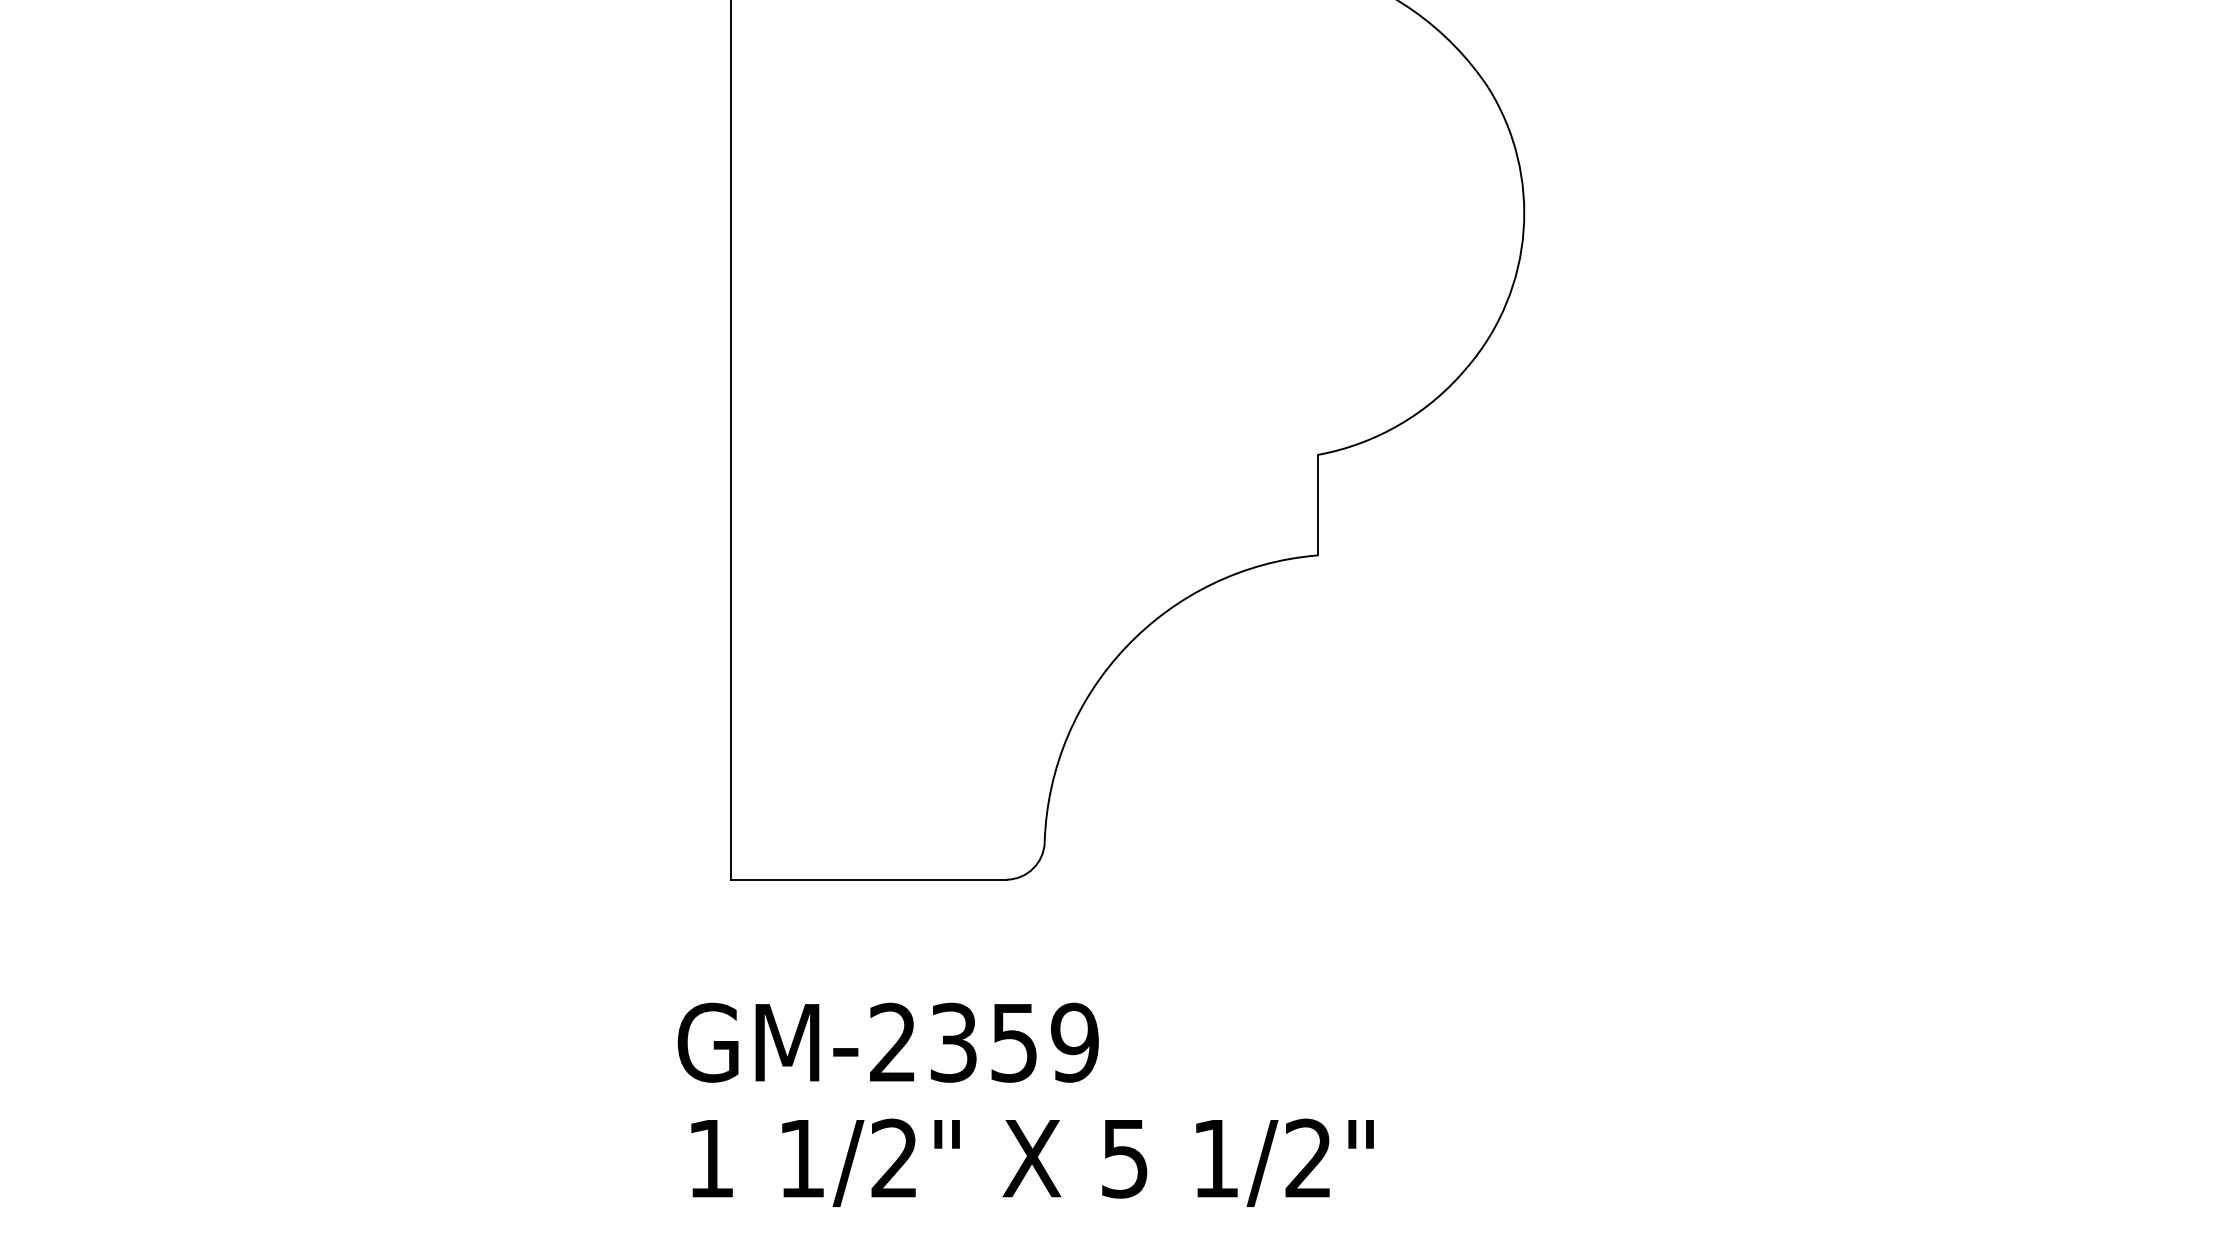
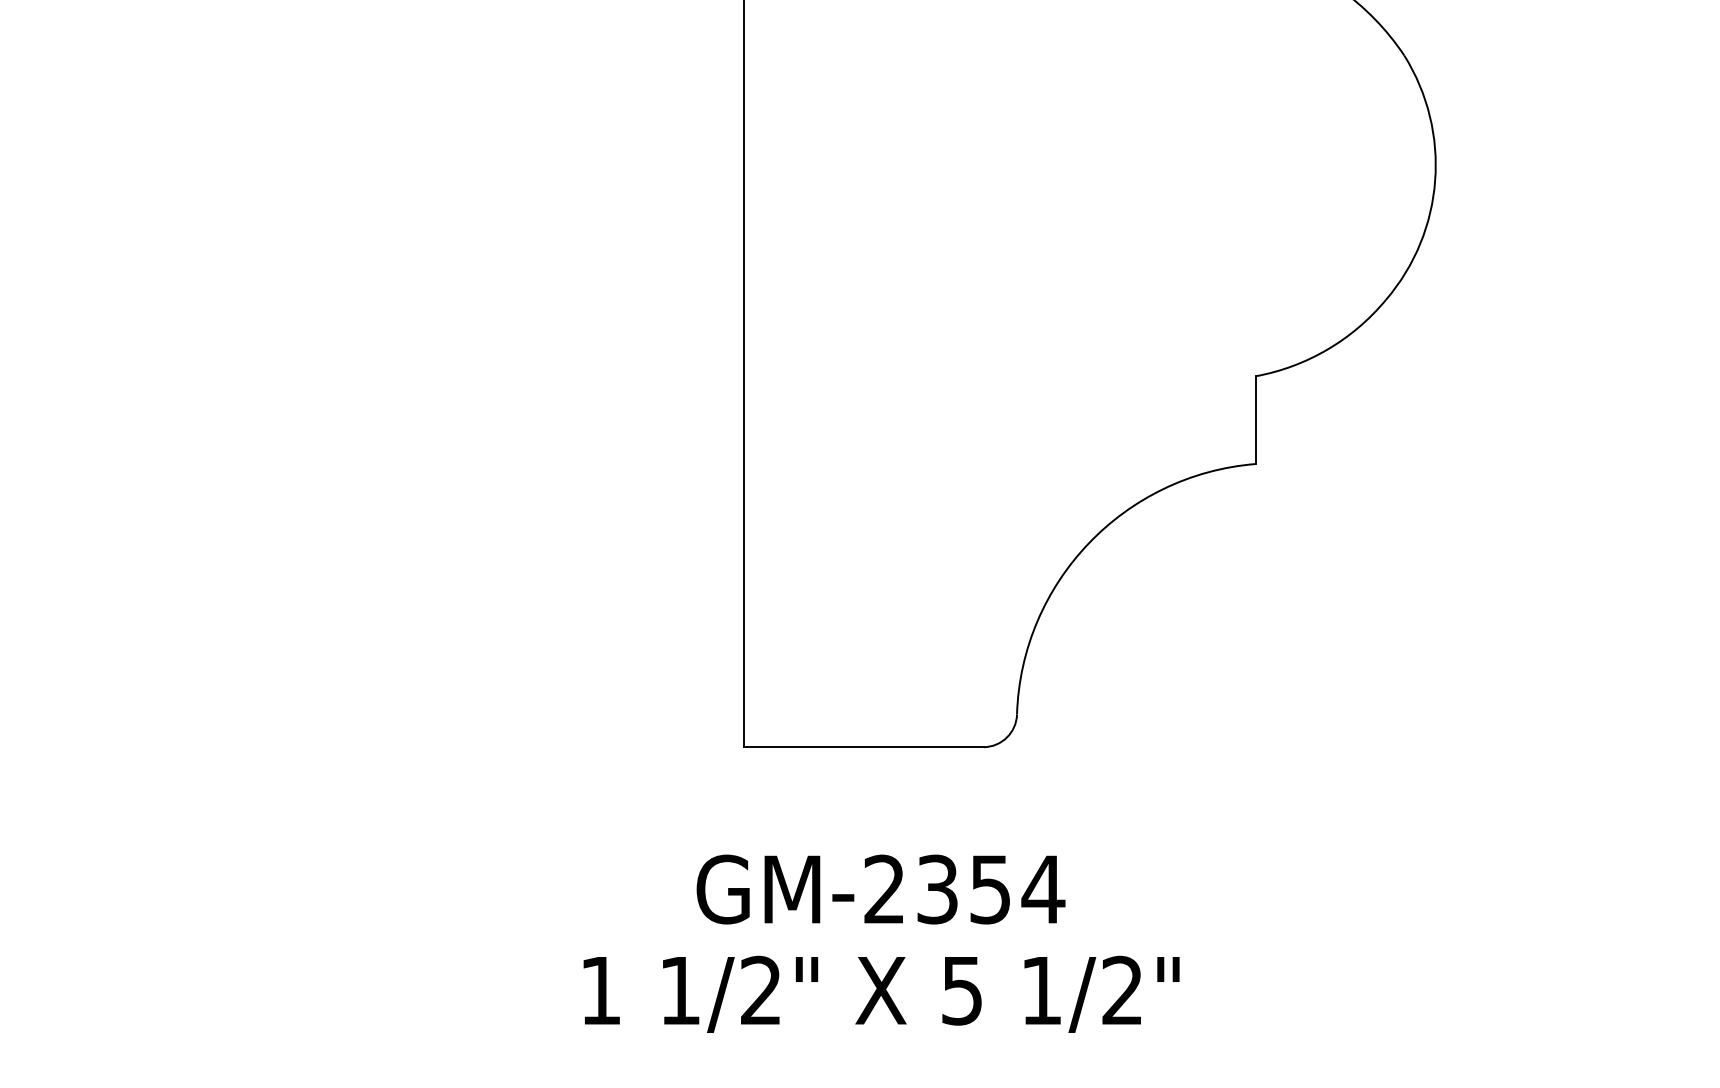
text: (1074, 1042) -> (1043, 889), GM-2359 -> GM-2354
text: (1032, 1162) -> (881, 994), moved

